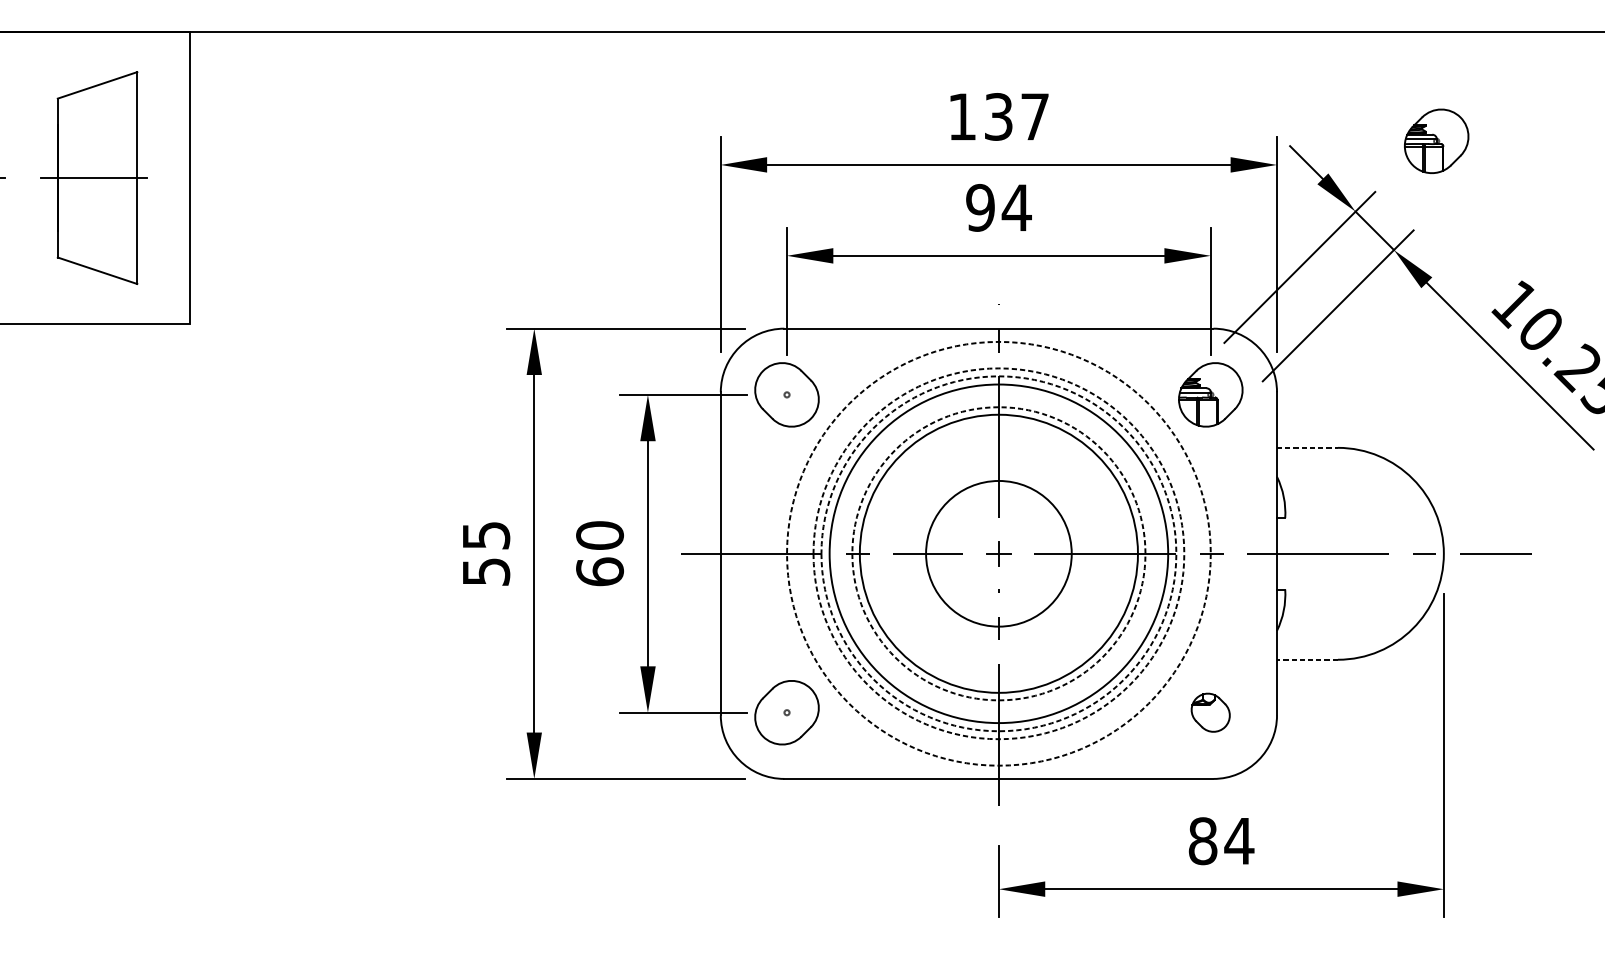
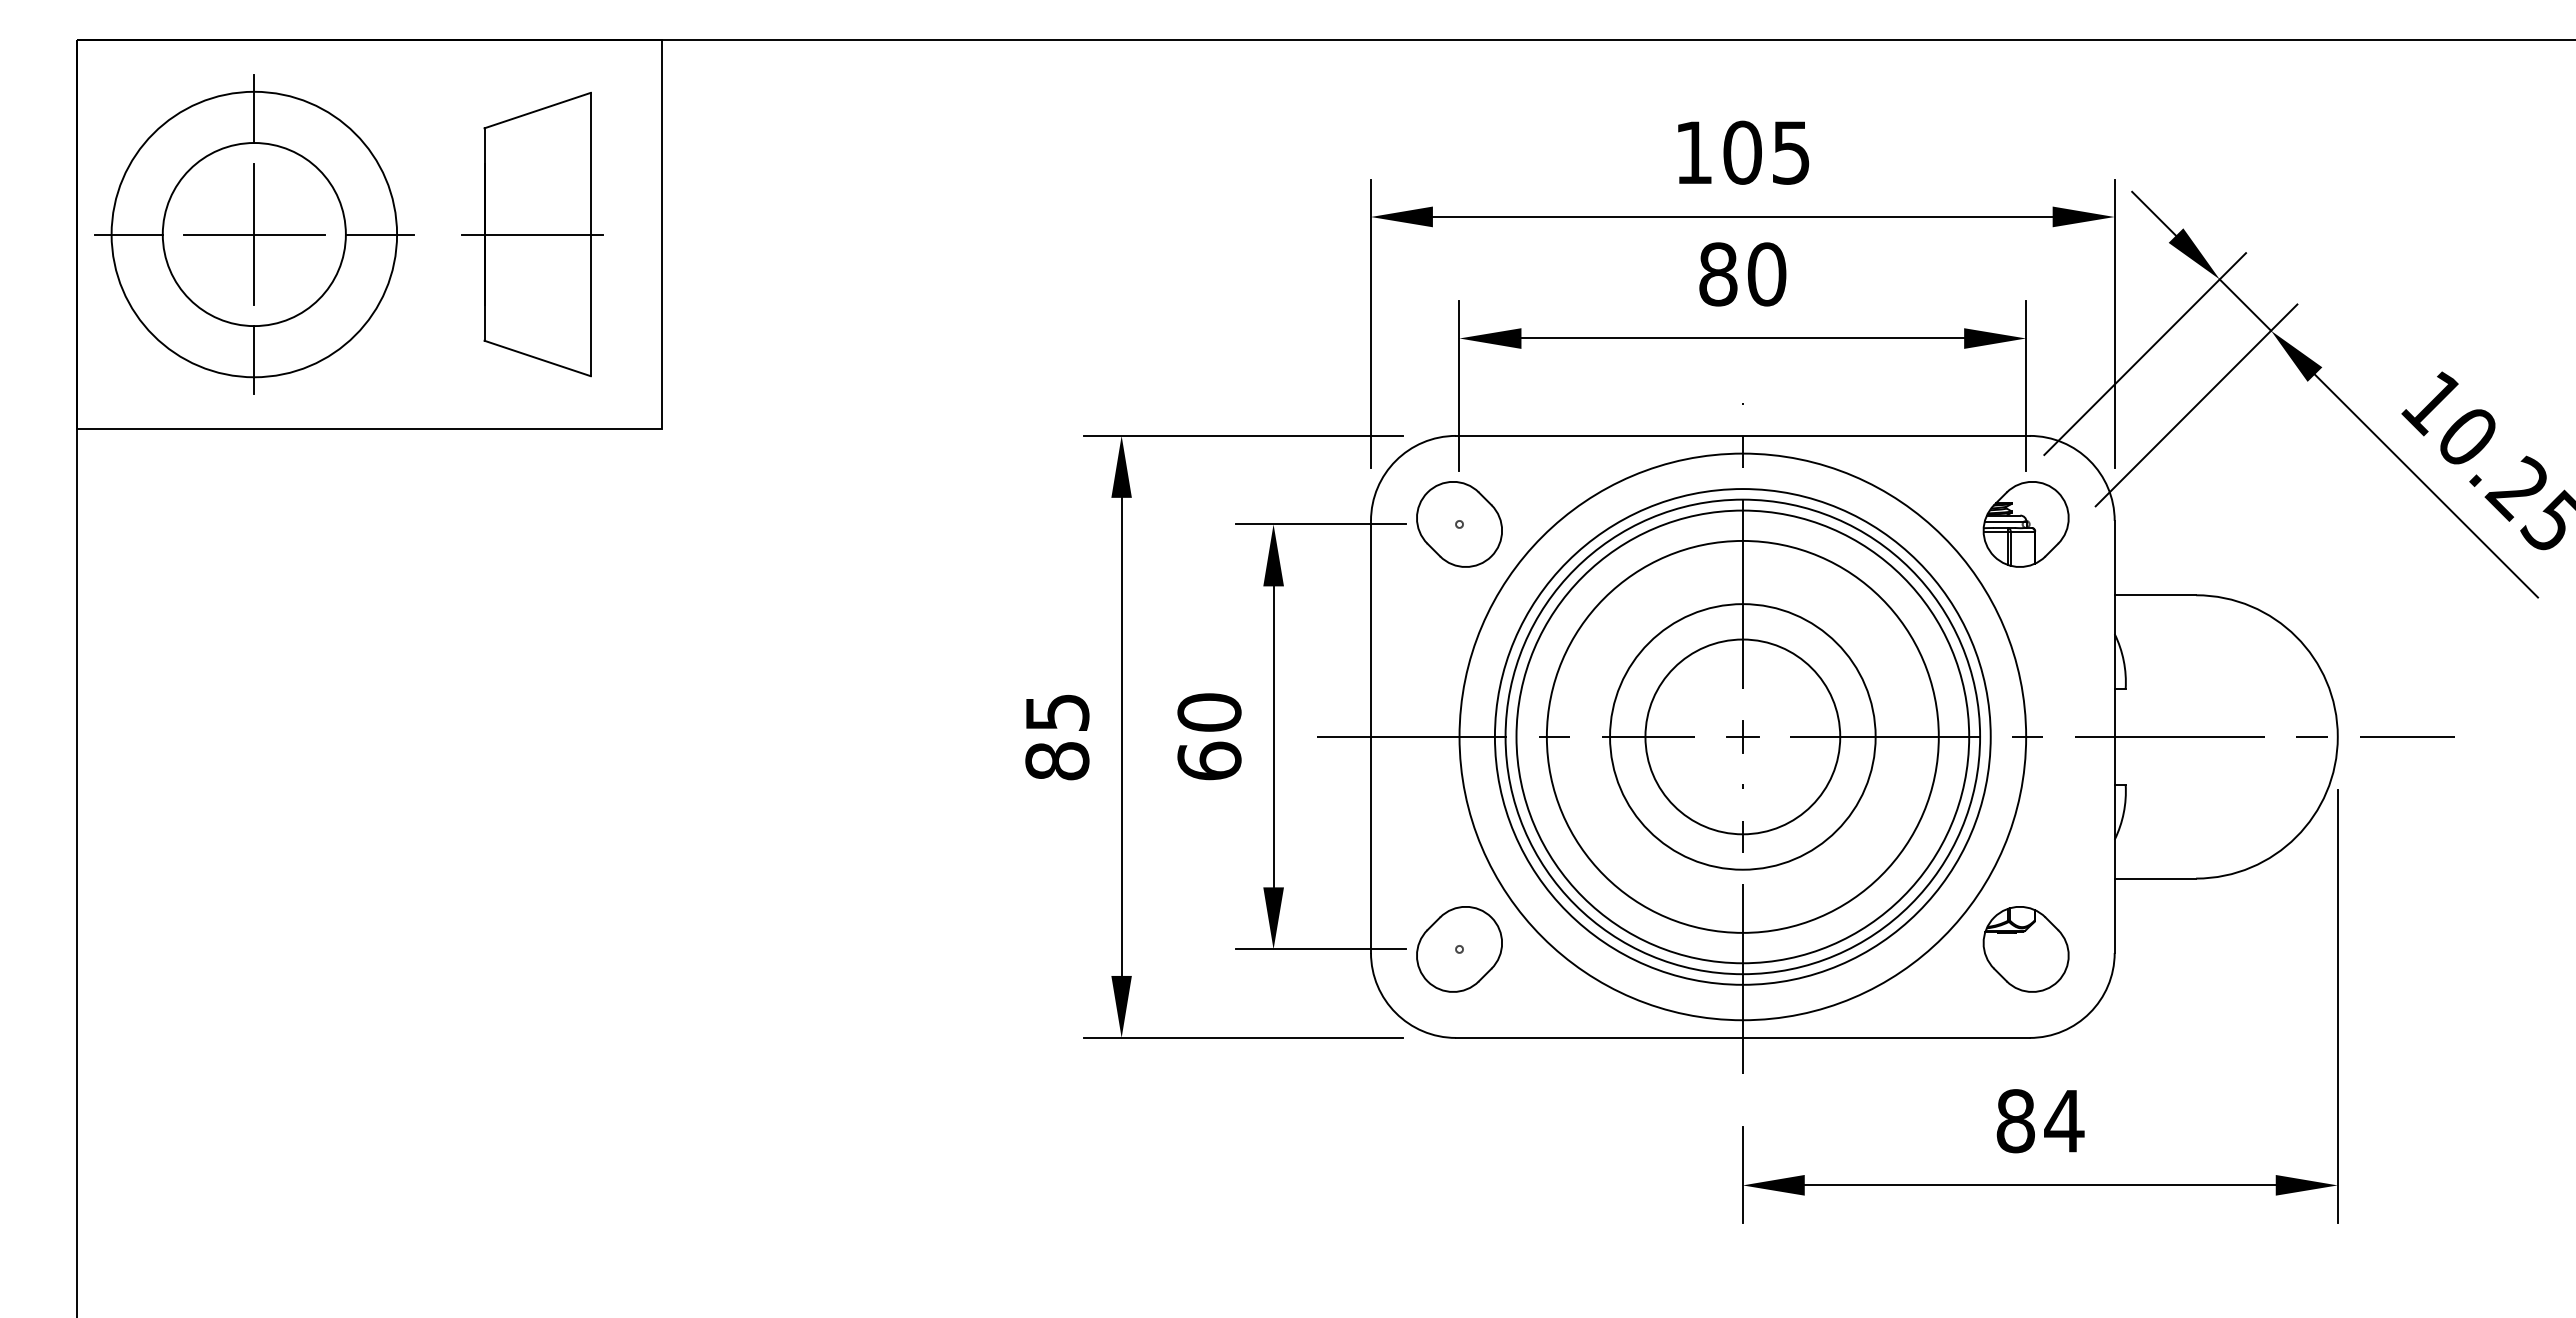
text: (1016, 116) -> (1766, 152), 137 -> 105
part: (1436, 141) -> (2327, 185), removed
text: (999, 207) -> (1743, 274), 94 -> 80
line: (1307, 448) -> (2155, 595), dashed -> solid
circle: (998, 553) -> (1742, 736), dashed -> solid
circle: (998, 553) -> (1742, 736), dashed -> solid
circle: (998, 553) -> (1742, 736), dashed -> solid
circle: (998, 553) -> (1742, 736), dashed -> solid
circle: (998, 553) -> (1742, 736), size x0.71
text: (486, 572) -> (1057, 761), 55 -> 85
line: (1307, 659) -> (2155, 878), dashed -> solid
part: (1210, 712) -> (2025, 949), size x1.67

